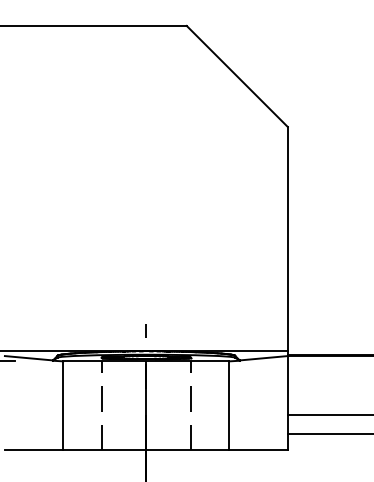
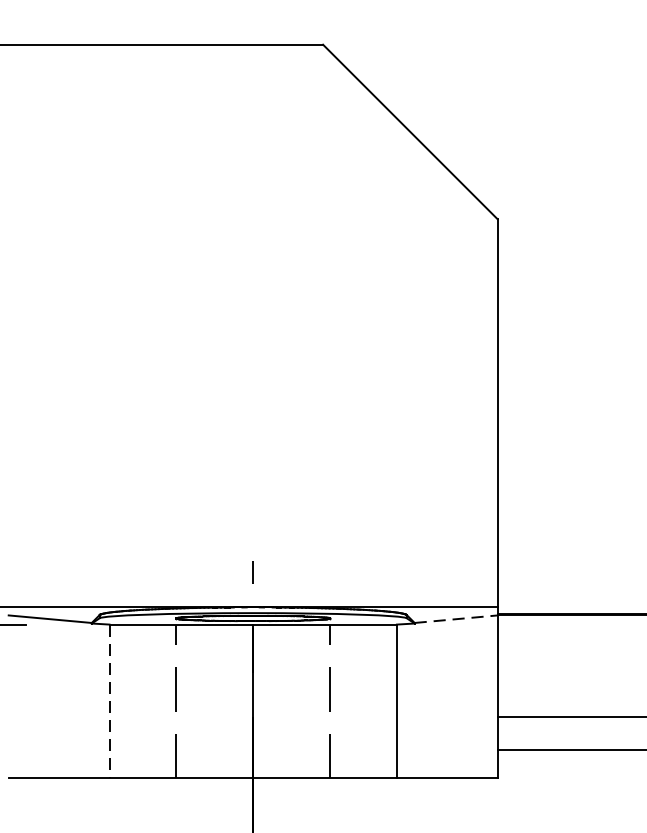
line: (264, 358) -> (457, 619), solid -> dashed
line: (63, 406) -> (109, 702), solid -> dashed

